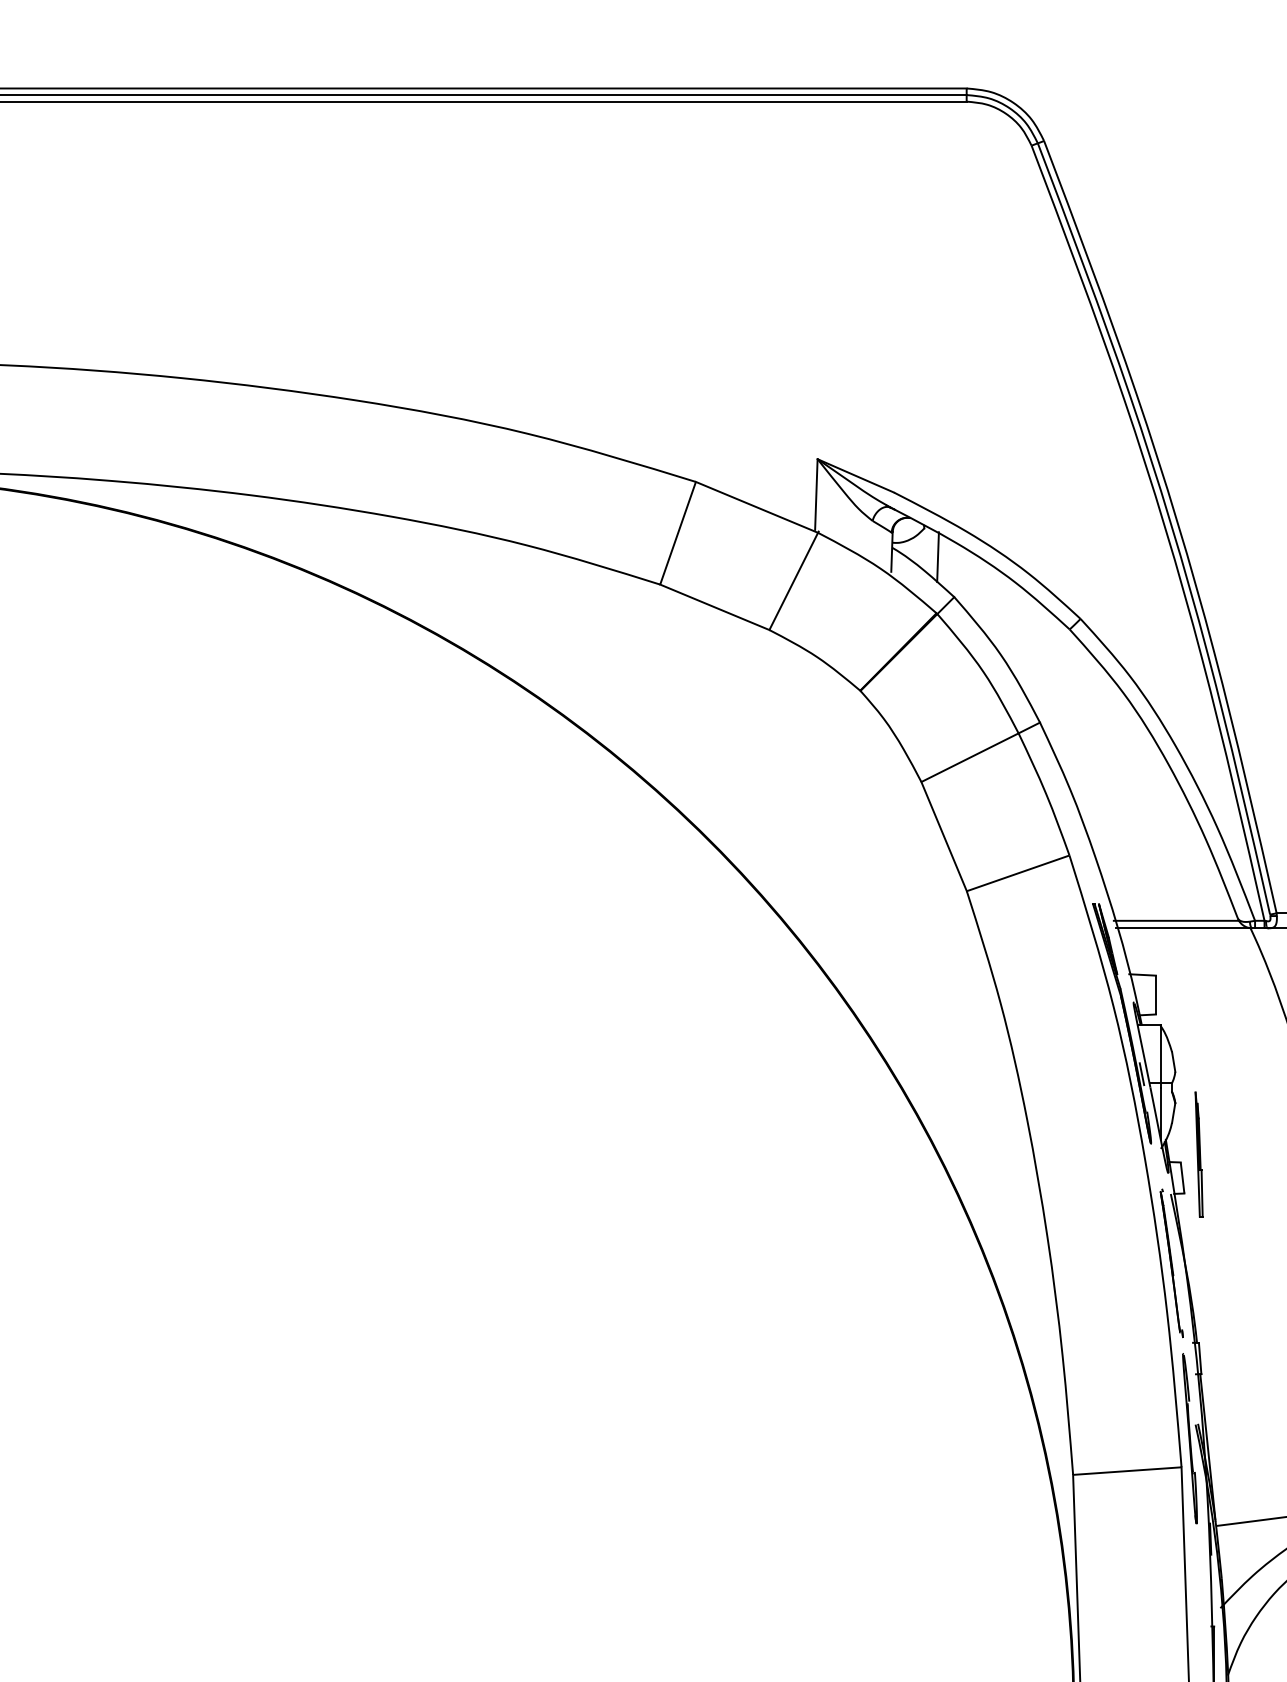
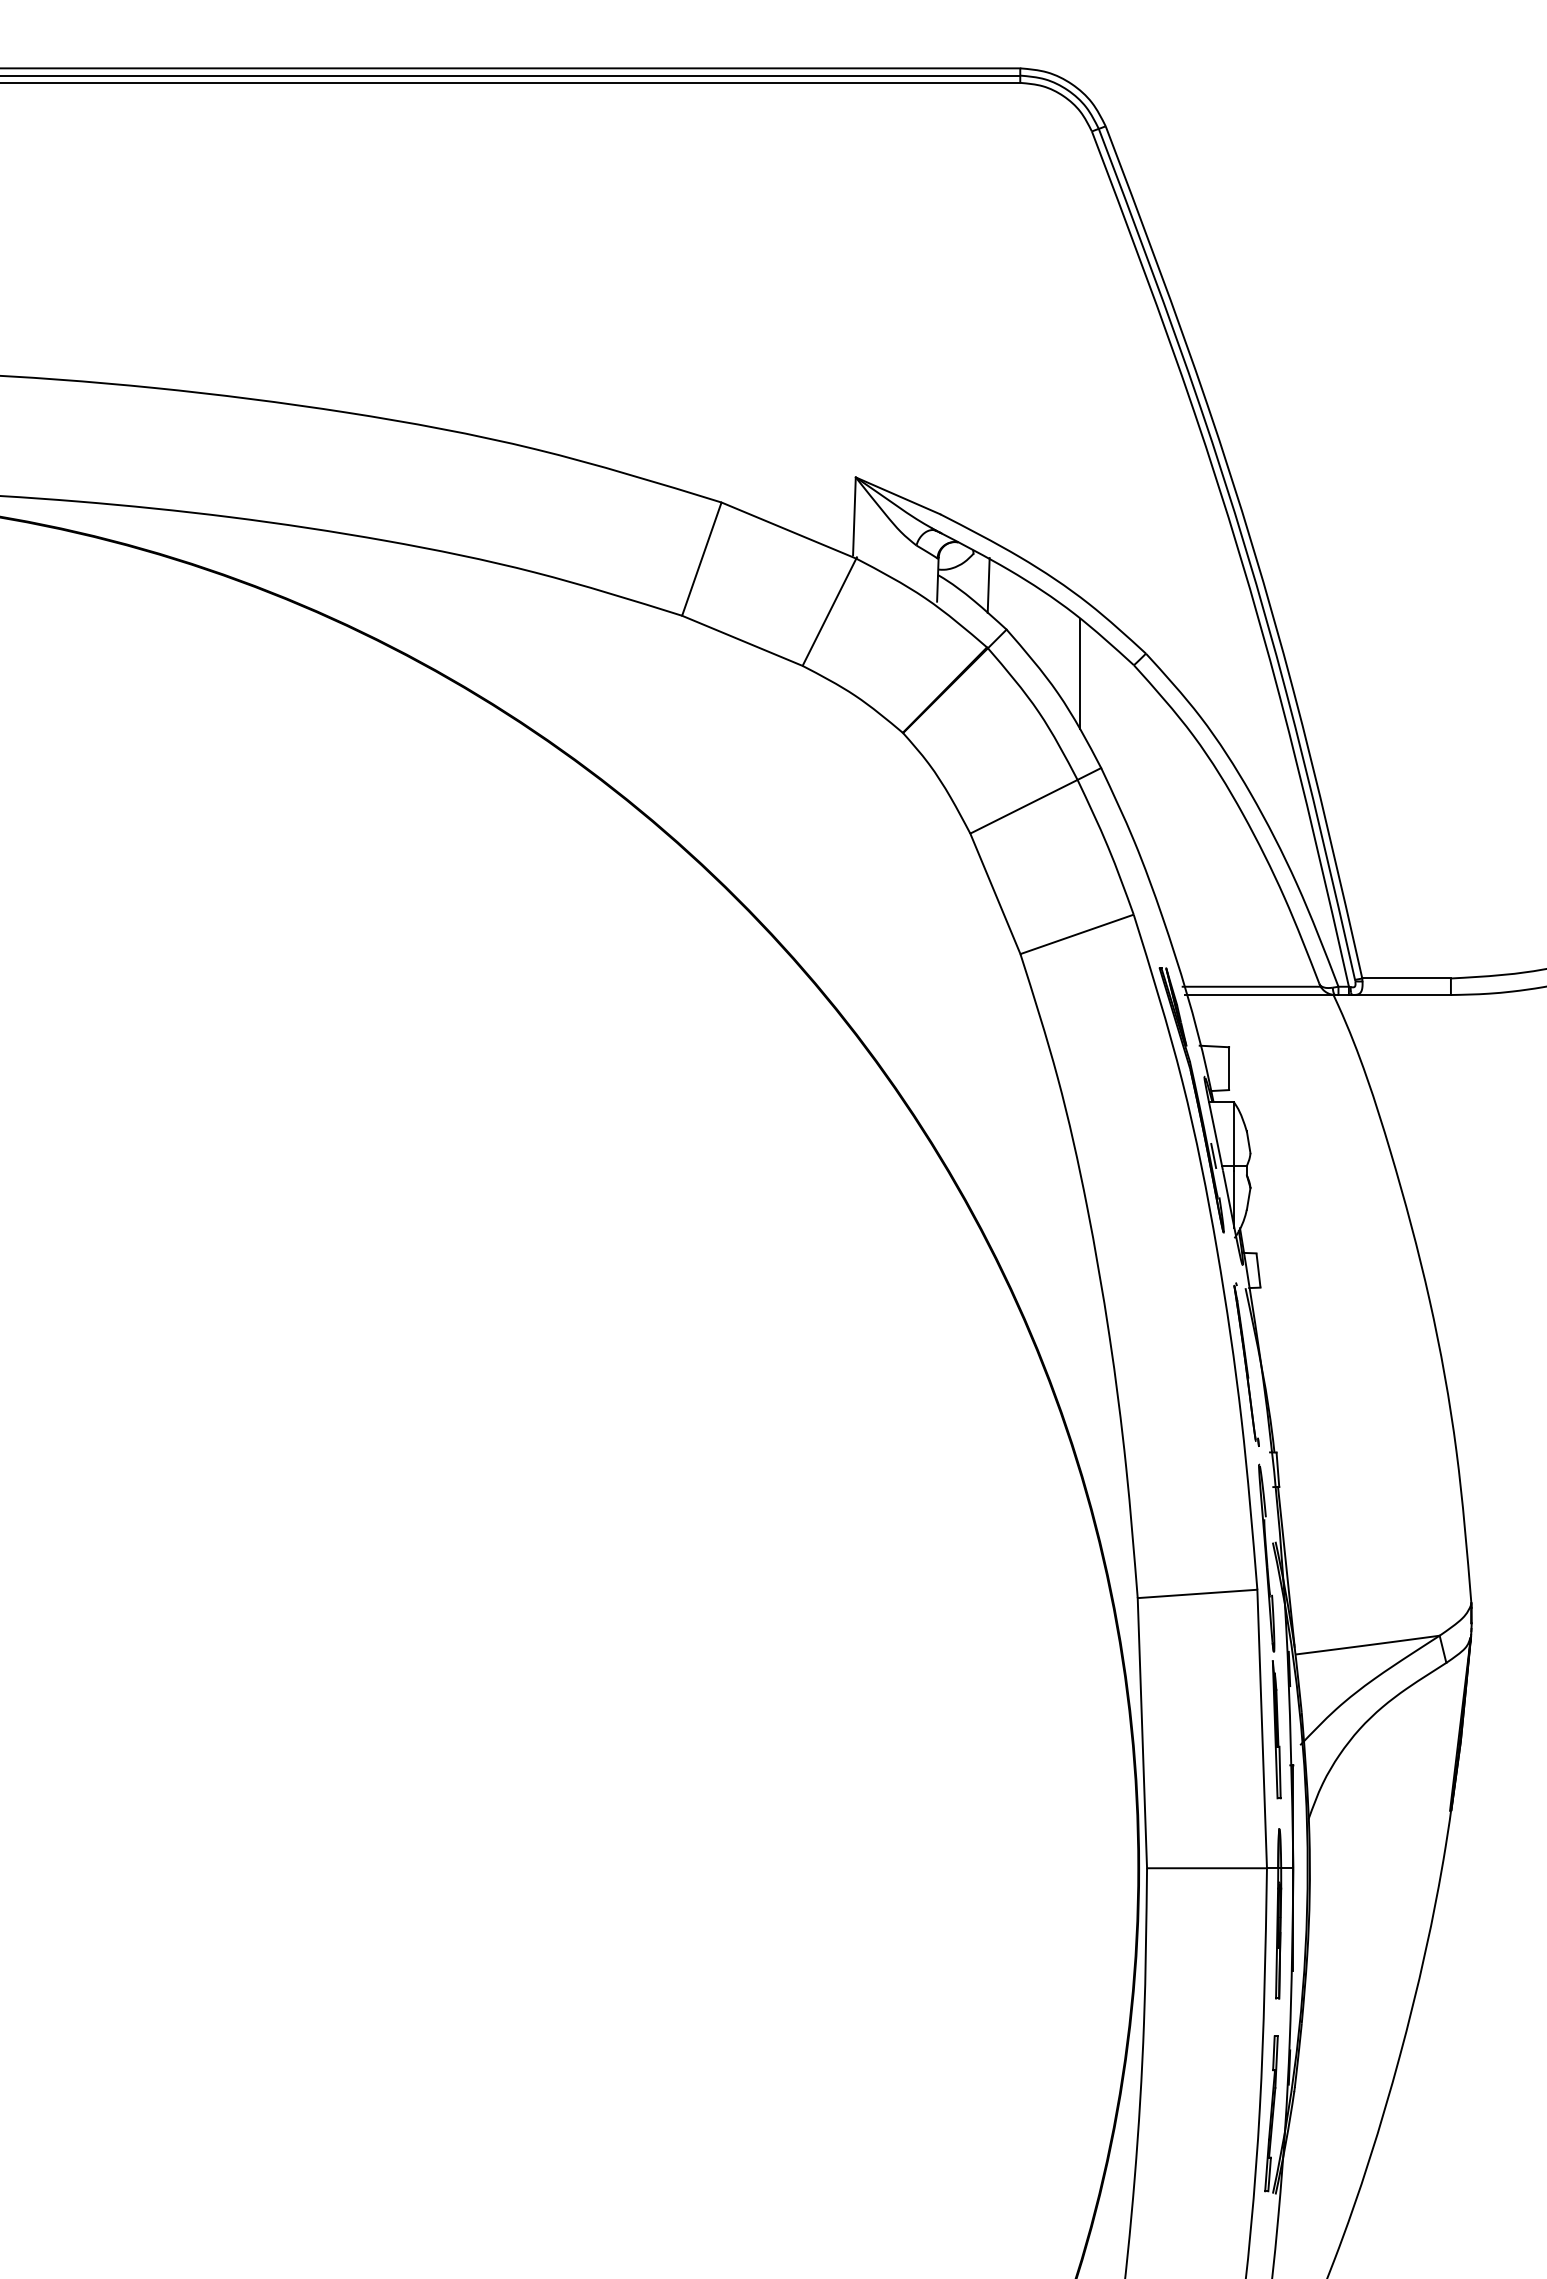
line: (1021, 636) -> (1080, 673), added
part: (1198, 1154) -> (1276, 1729), moved

